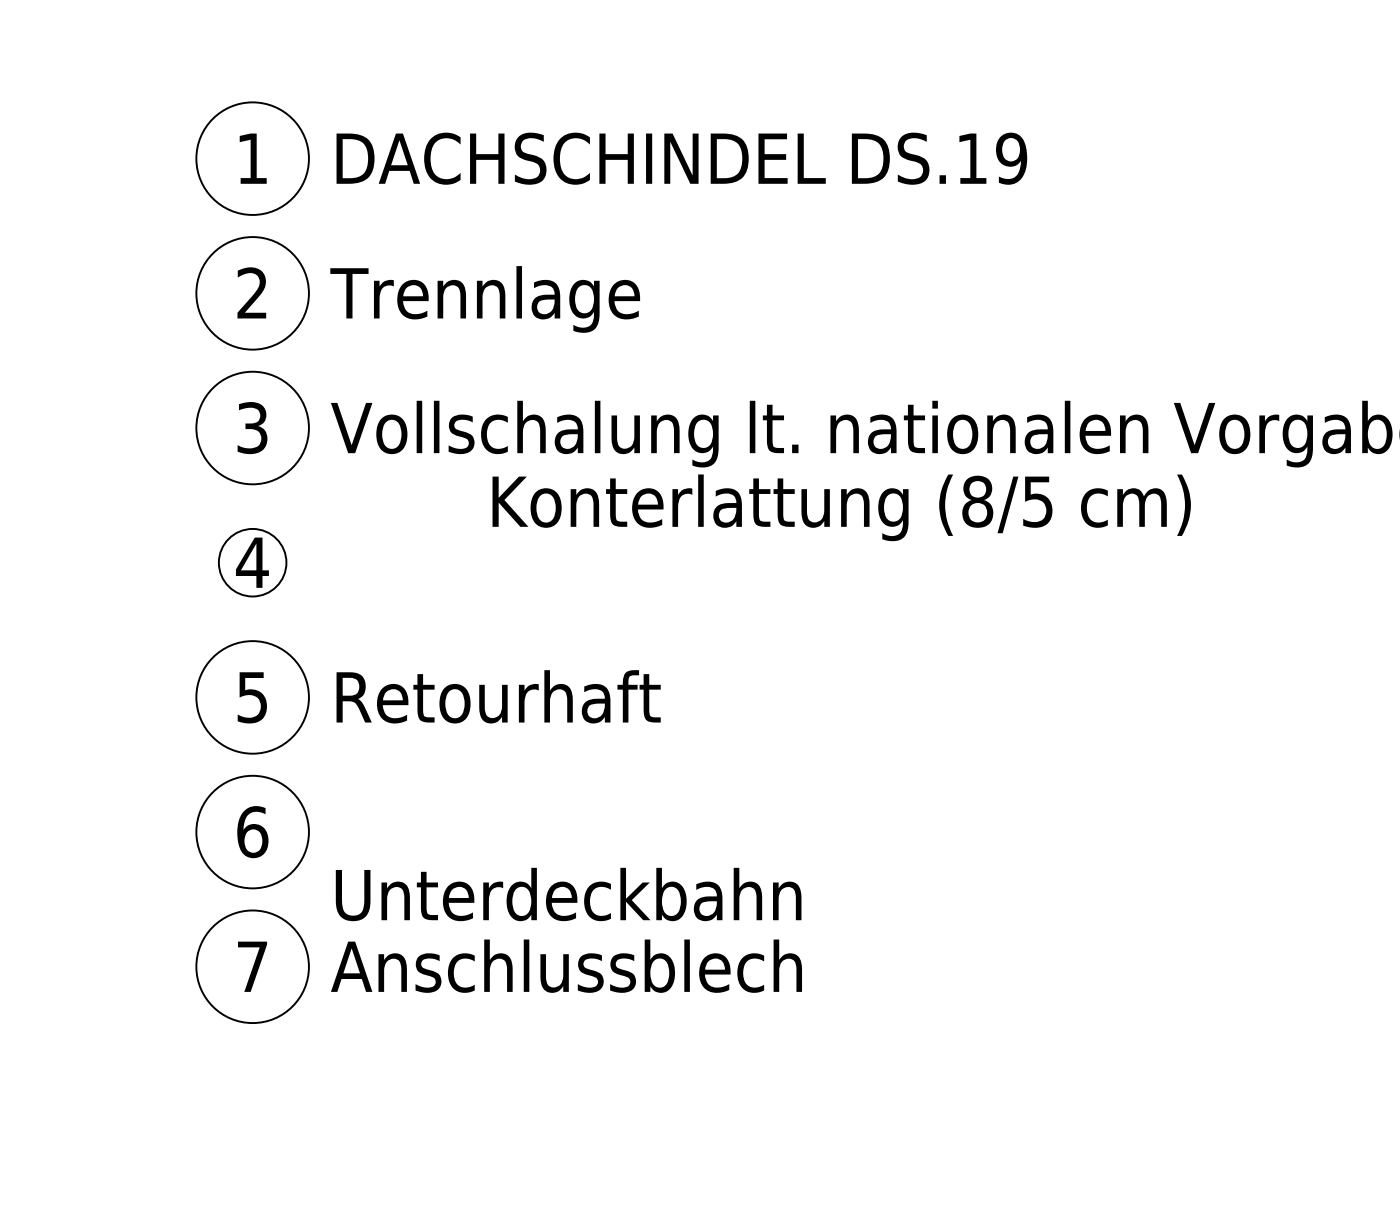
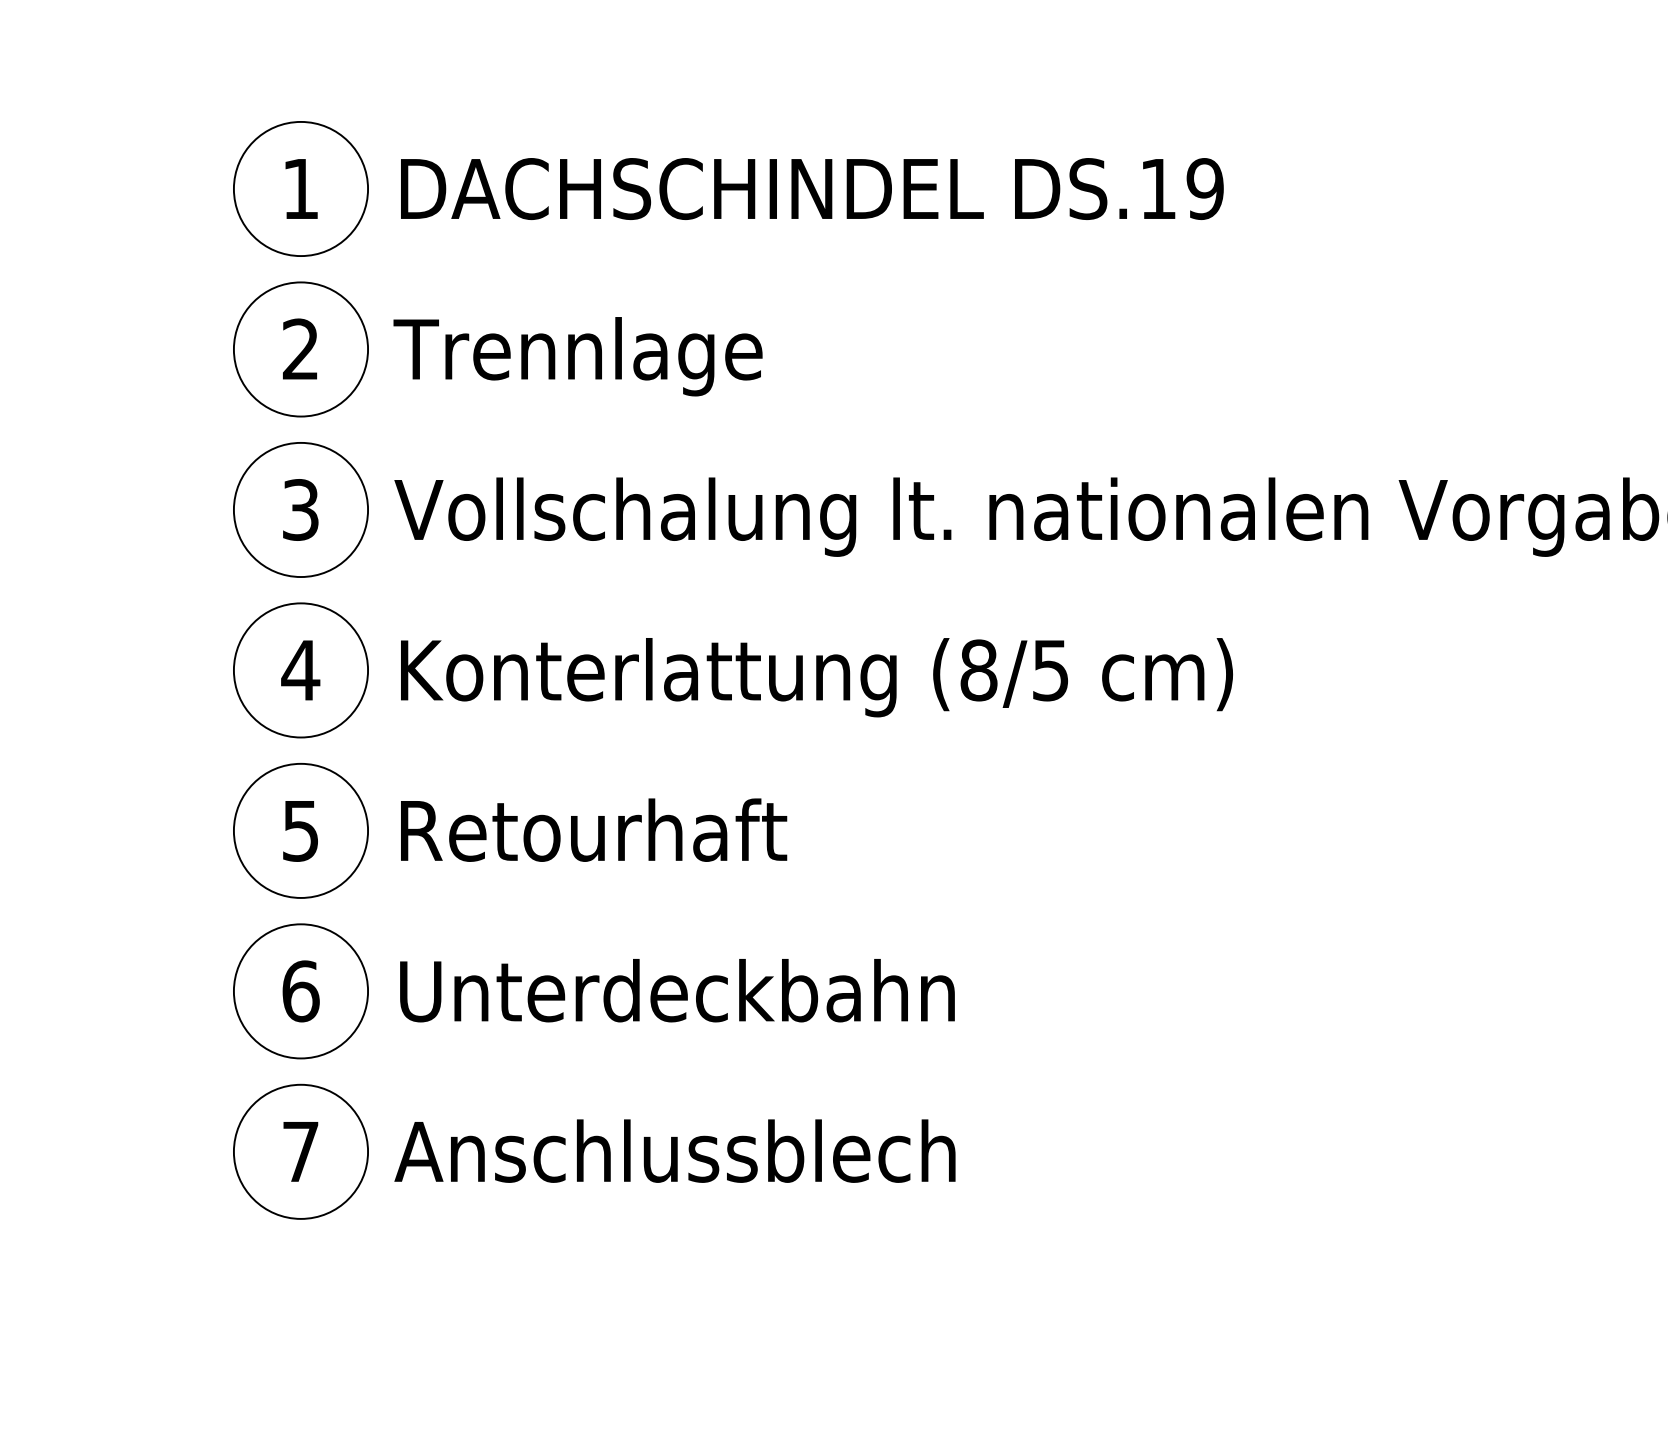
text: (841, 507) -> (816, 677), moved
circle: (252, 562) -> (300, 670), size x1.67
text: (568, 894) -> (677, 990), moved

